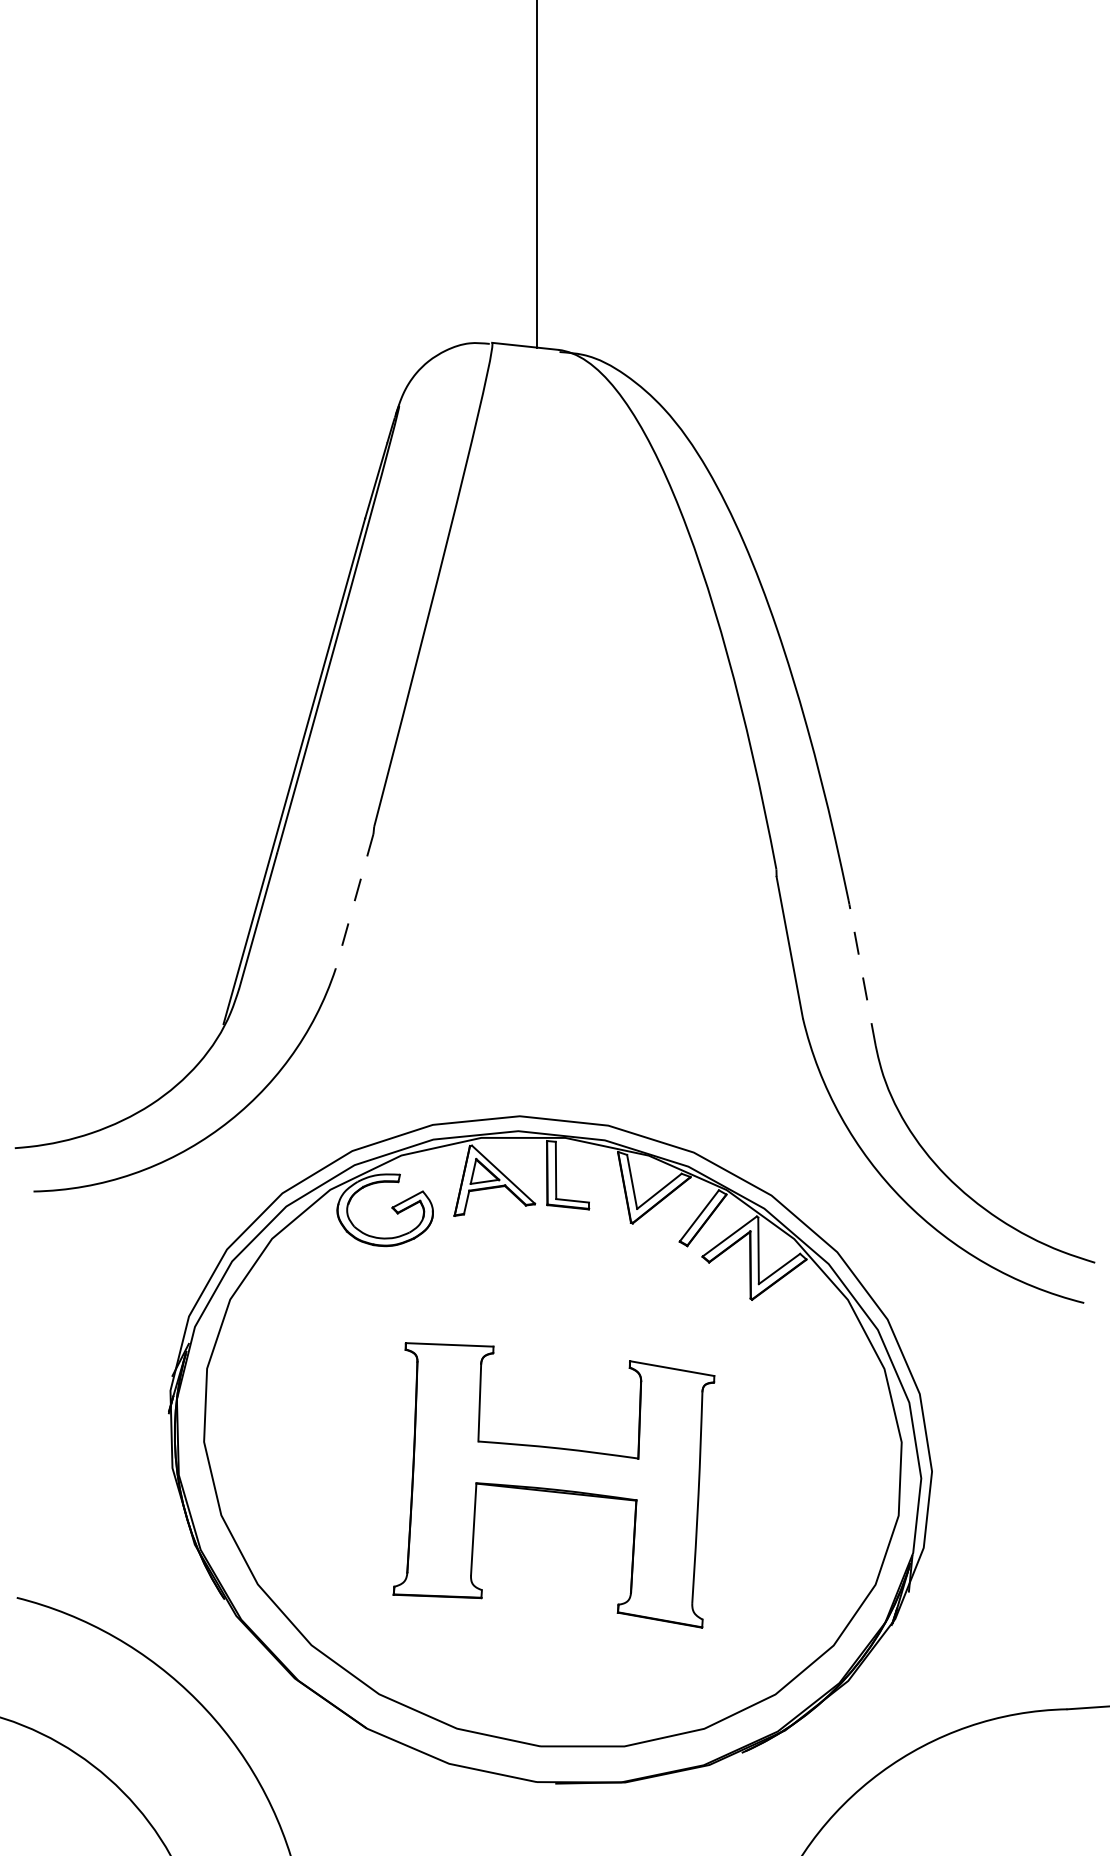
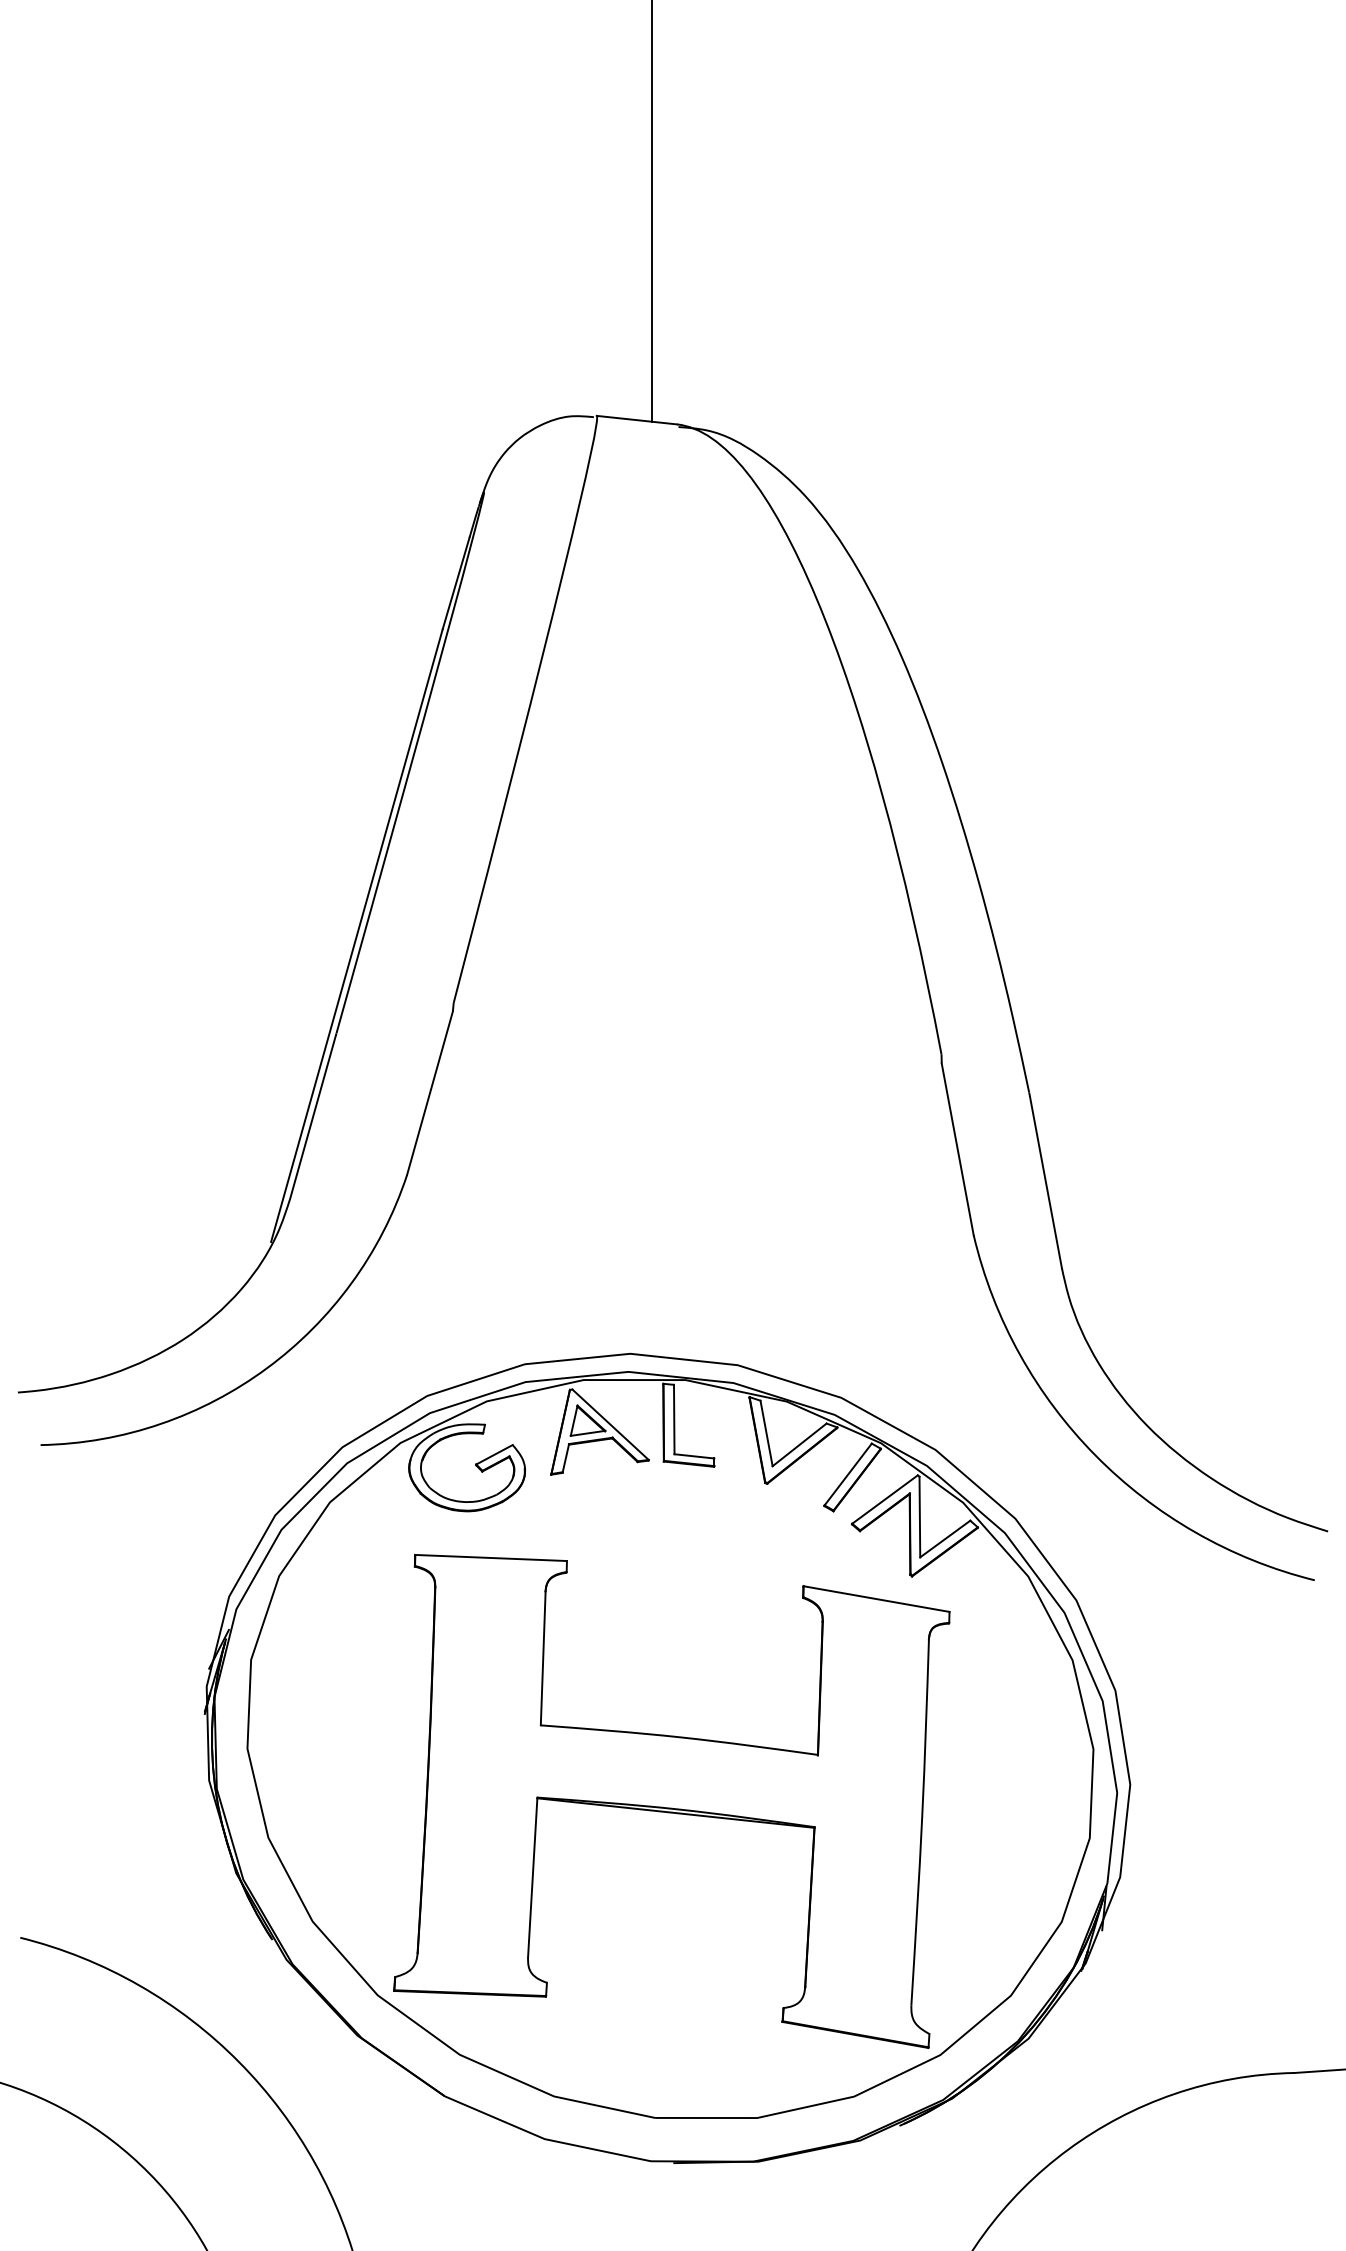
line: (354, 901) -> (429, 1093), dashed -> solid
line: (862, 975) -> (1045, 1183), dashed -> solid
part: (553, 1485) -> (671, 1801), size x1.43

